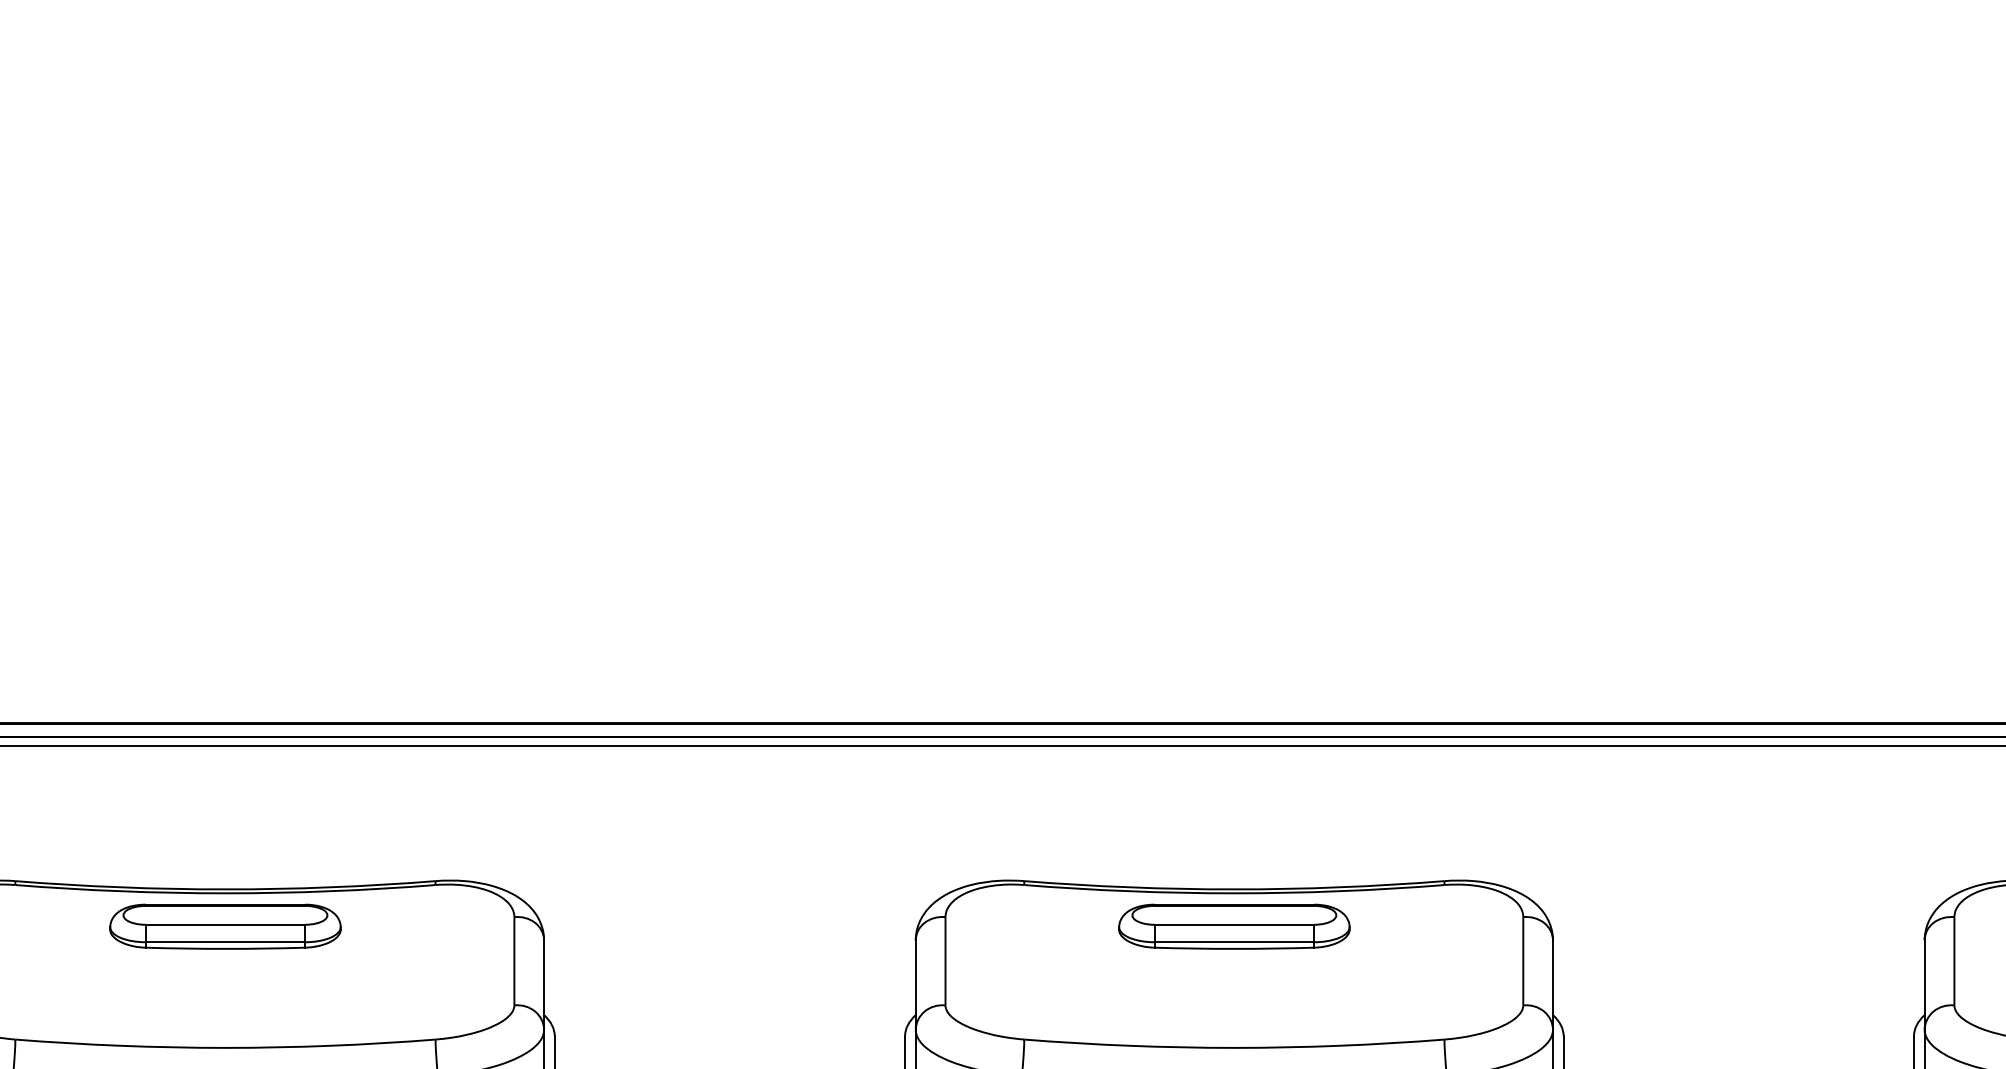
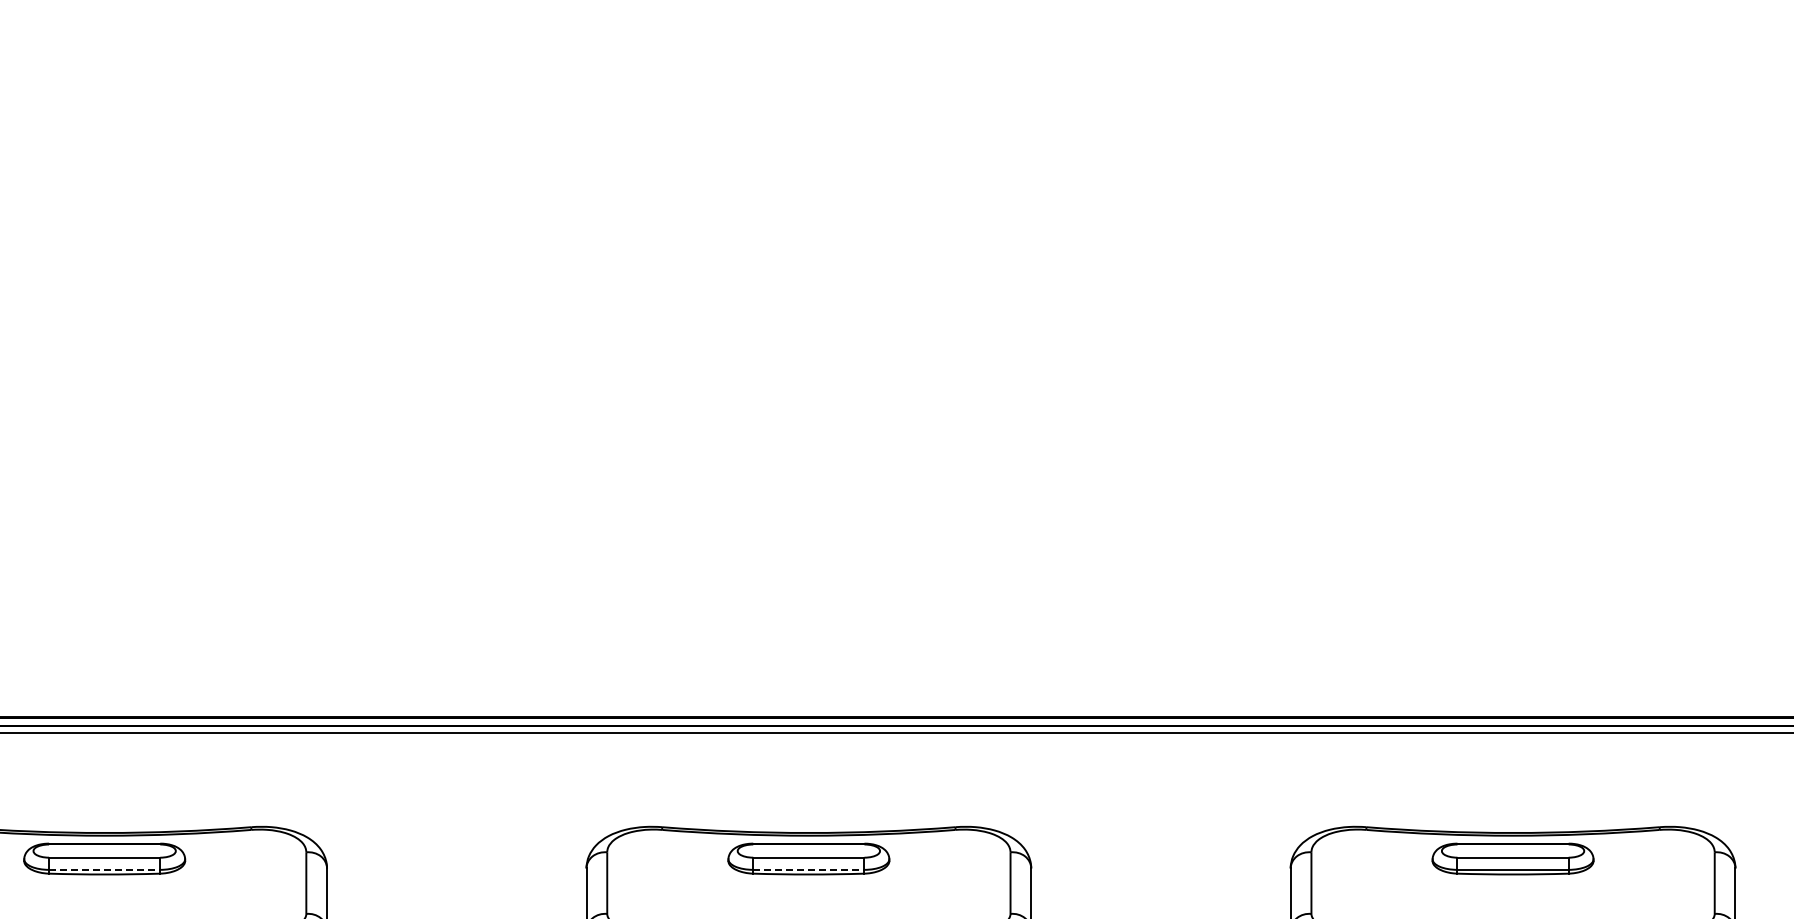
line: (225, 941) -> (104, 869), solid -> dashed
line: (1233, 941) -> (808, 869), solid -> dashed

